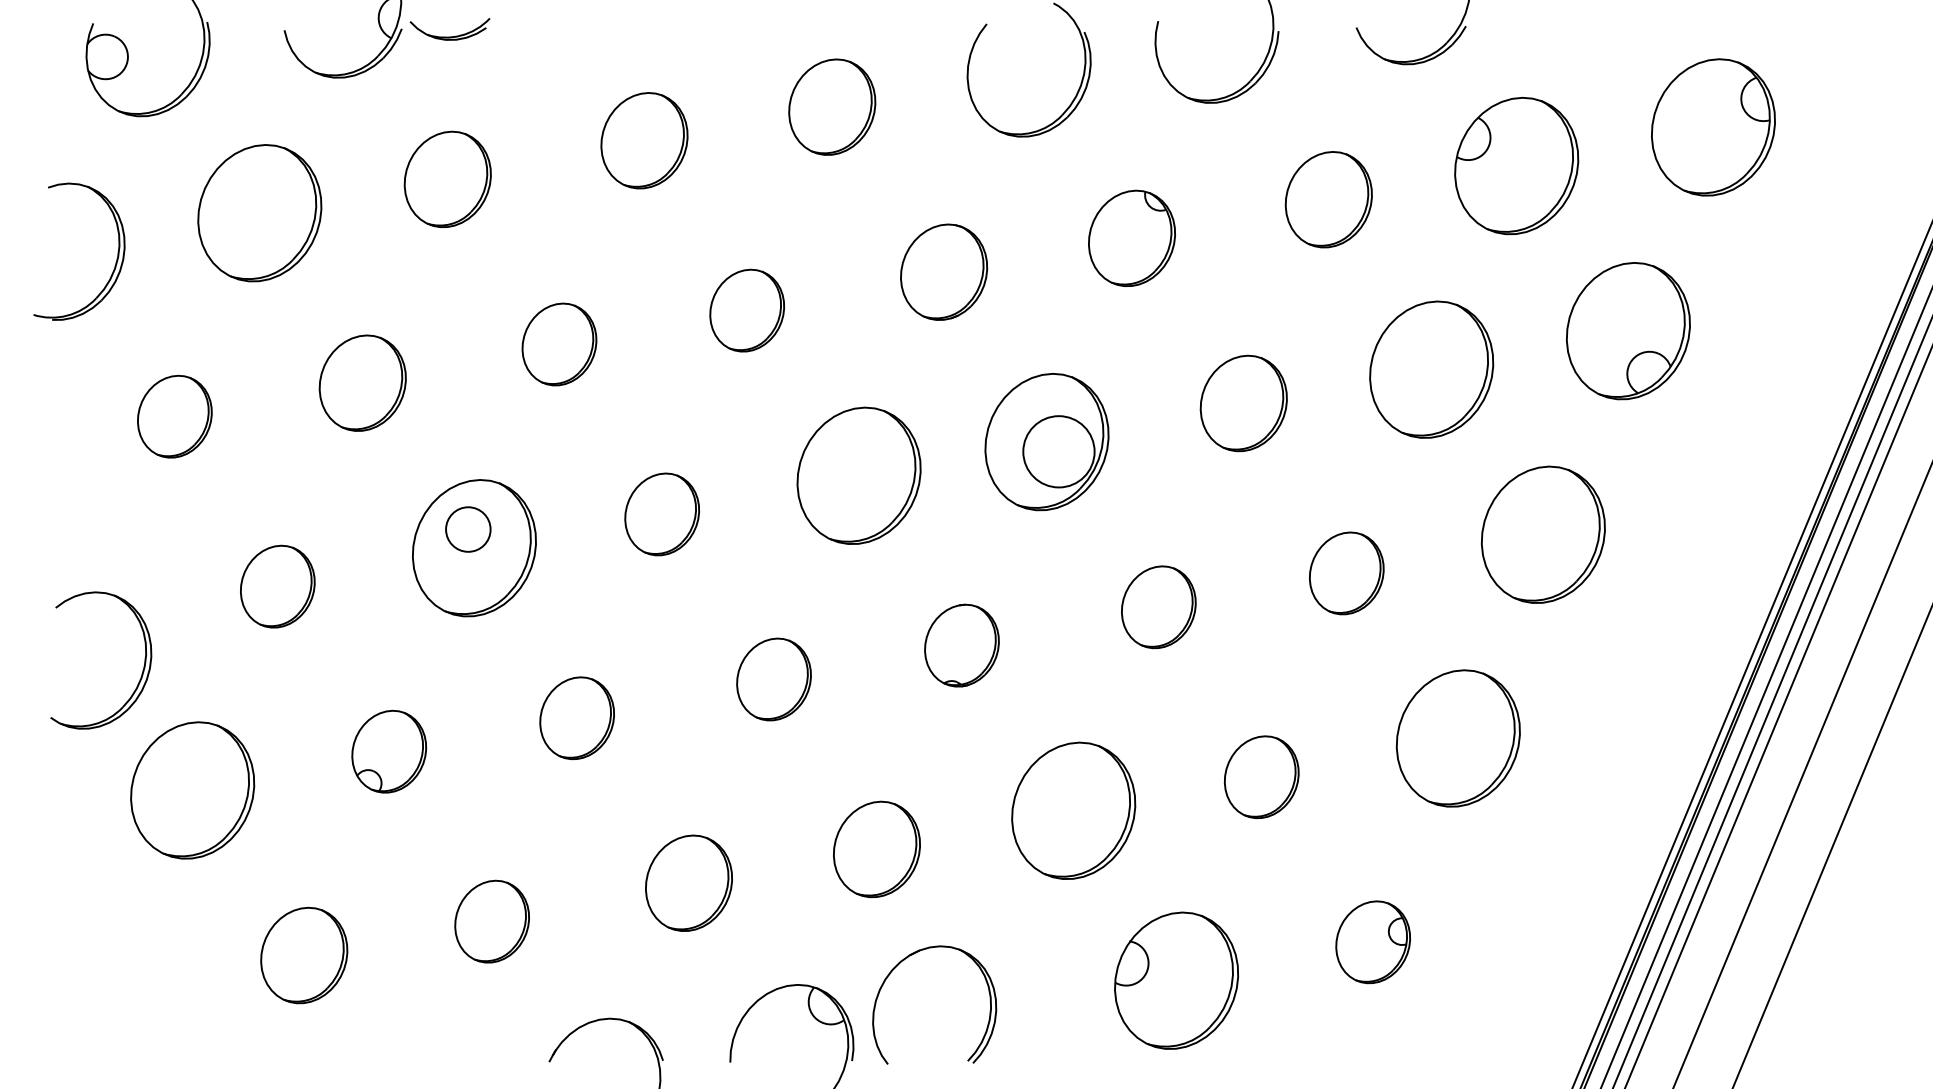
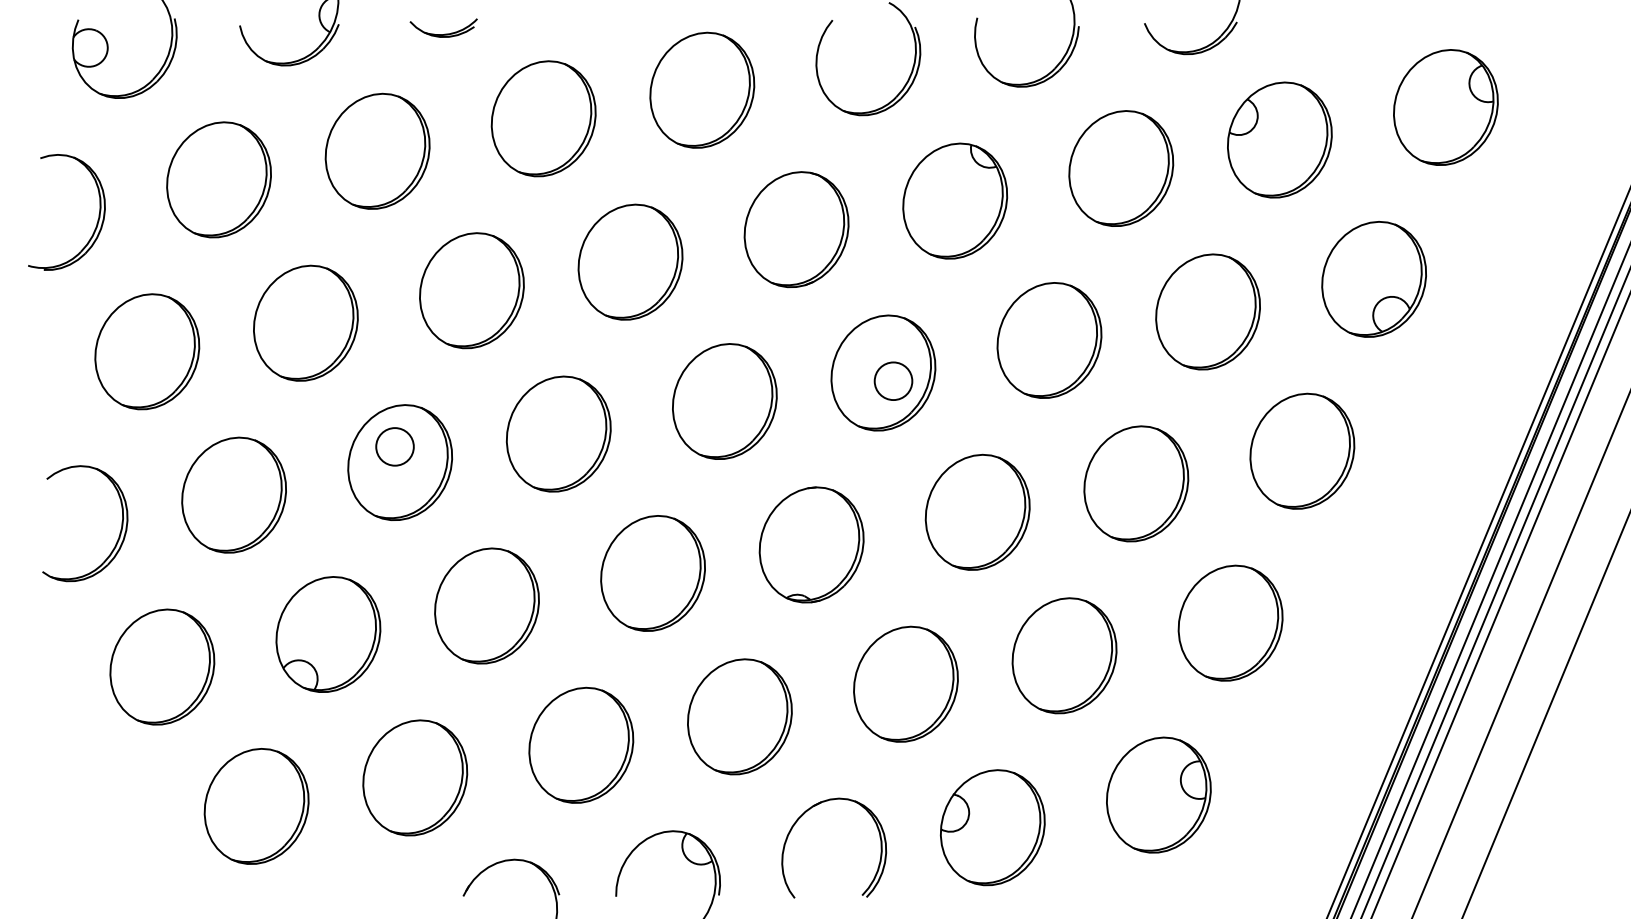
part: (449, 36) -> (443, 34), moved
part: (831, 107) -> (701, 90), size x1.43
part: (644, 140) -> (543, 118), size x1.43
part: (447, 179) -> (377, 151), size x1.43
part: (1328, 199) -> (1121, 168), size x1.43
part: (1131, 238) -> (954, 201), size x1.43
part: (943, 272) -> (796, 229), size x1.43
part: (746, 310) -> (629, 262), size x1.67
part: (559, 344) -> (471, 290), size x1.67
part: (362, 383) -> (305, 323), size x1.43
part: (1243, 403) -> (1049, 340), size x1.43
part: (174, 416) -> (147, 351), size x1.67
circle: (1058, 451) -> (893, 381), size x0.62
part: (661, 514) -> (558, 434), size x1.67
part: (1346, 573) -> (1136, 483), size x1.67
part: (277, 586) -> (233, 494), size x1.67
part: (1158, 607) -> (977, 512), size x1.67
part: (961, 645) -> (811, 544), size x1.67
part: (141, 673) -> (119, 534), moved
part: (773, 679) -> (652, 573), size x1.67
part: (576, 718) -> (486, 606), size x1.67
part: (388, 751) -> (327, 634), size x1.67
part: (1261, 777) -> (1064, 656), size x1.67
part: (876, 849) -> (739, 716), size x1.43
part: (688, 883) -> (580, 745), size x1.43
part: (491, 921) -> (414, 777), size x1.67
part: (1372, 942) -> (1158, 795), size x1.67
part: (303, 955) -> (255, 806), size x1.43
part: (891, 973) -> (797, 821), moved

